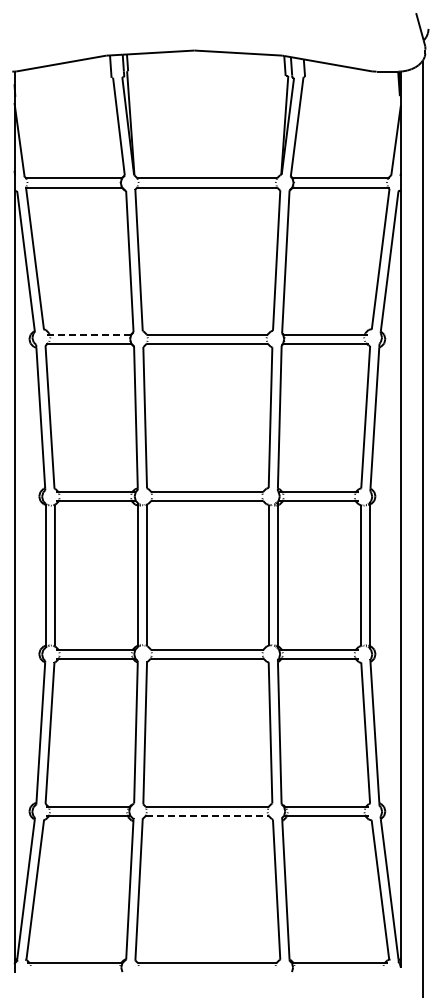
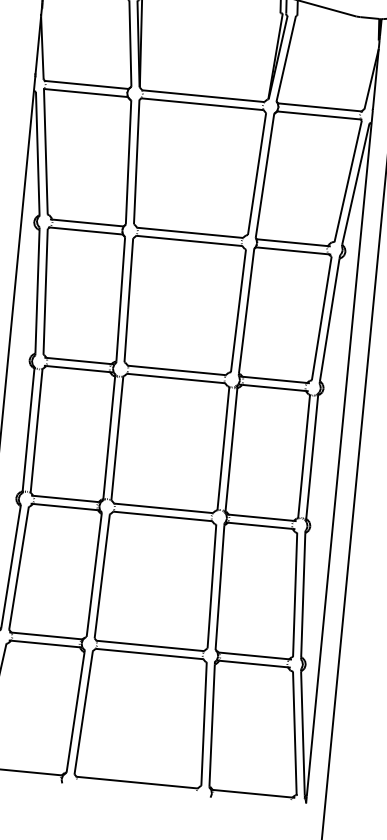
line: (90, 334) -> (87, 222), dashed -> solid
line: (207, 816) -> (149, 654), dashed -> solid

